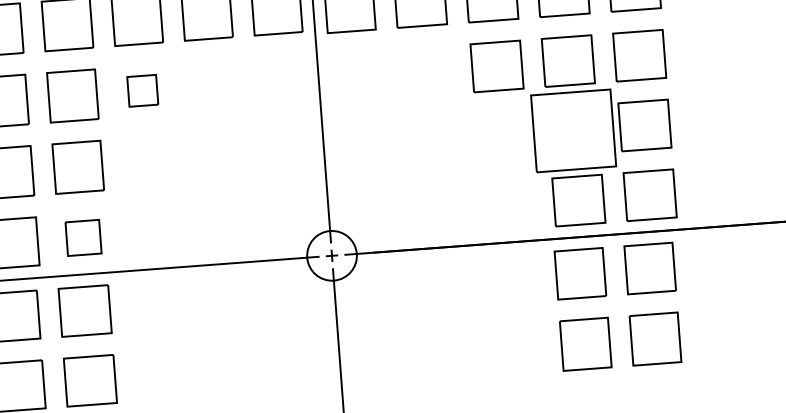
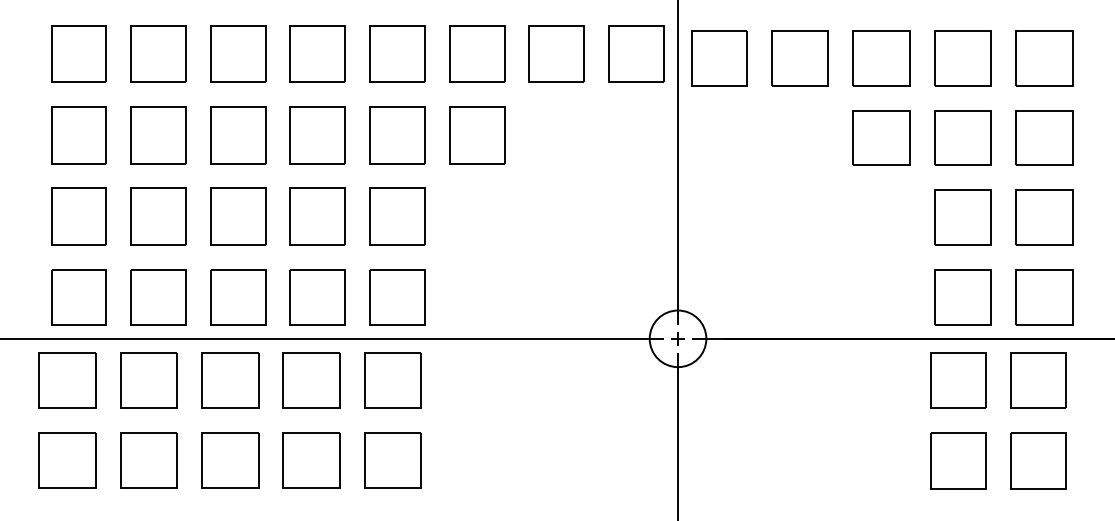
part: (142, 90) -> (477, 135), size x1.67
part: (573, 130) -> (962, 217), size x0.62
part: (83, 238) -> (397, 297), size x1.43

